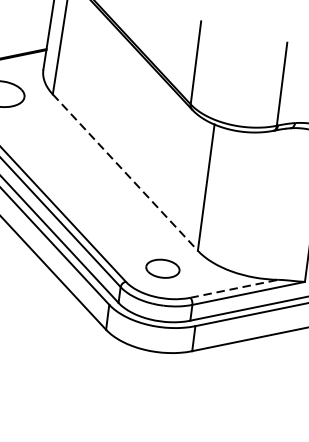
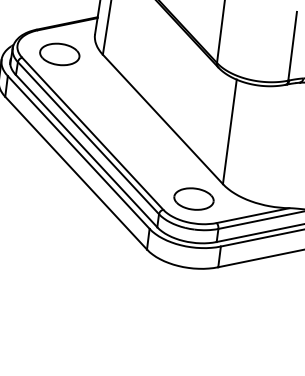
line: (126, 172) -> (163, 119), dashed -> solid
part: (162, 268) -> (193, 198), size x1.43
line: (234, 288) -> (253, 215), dashed -> solid

